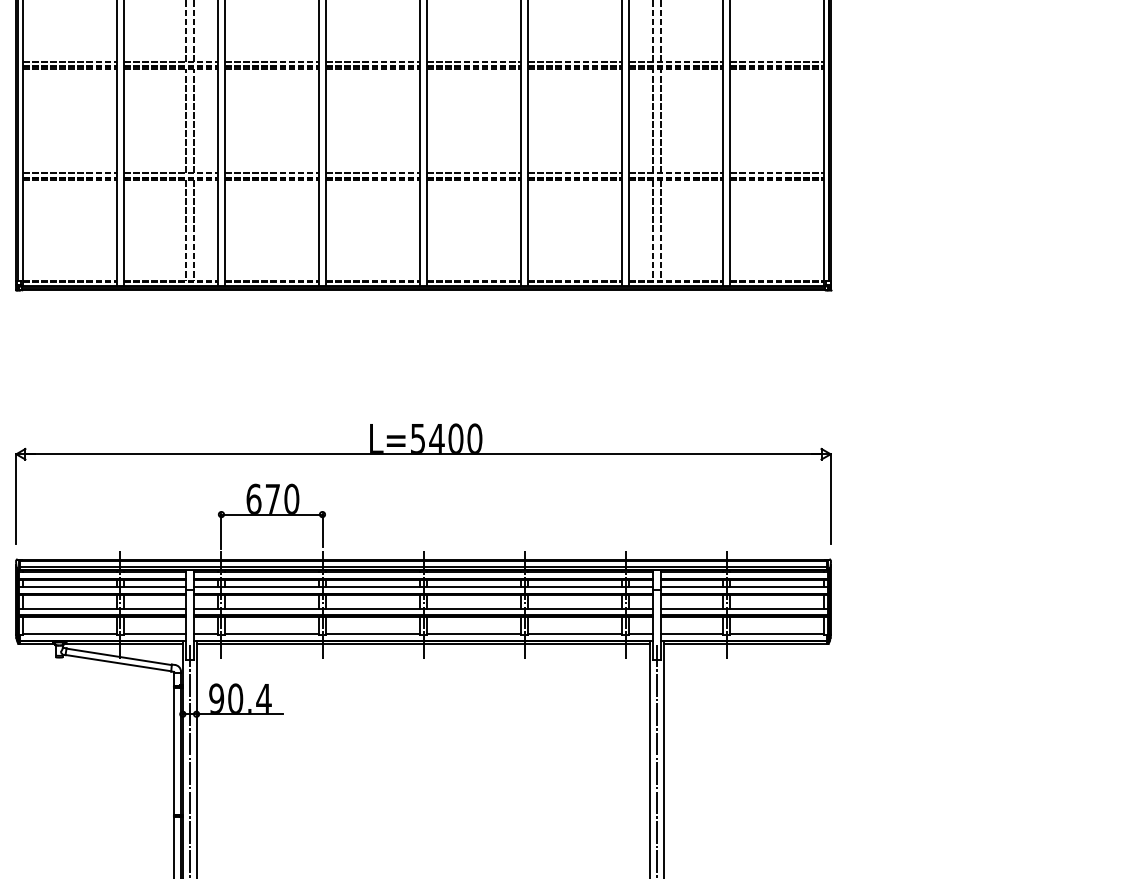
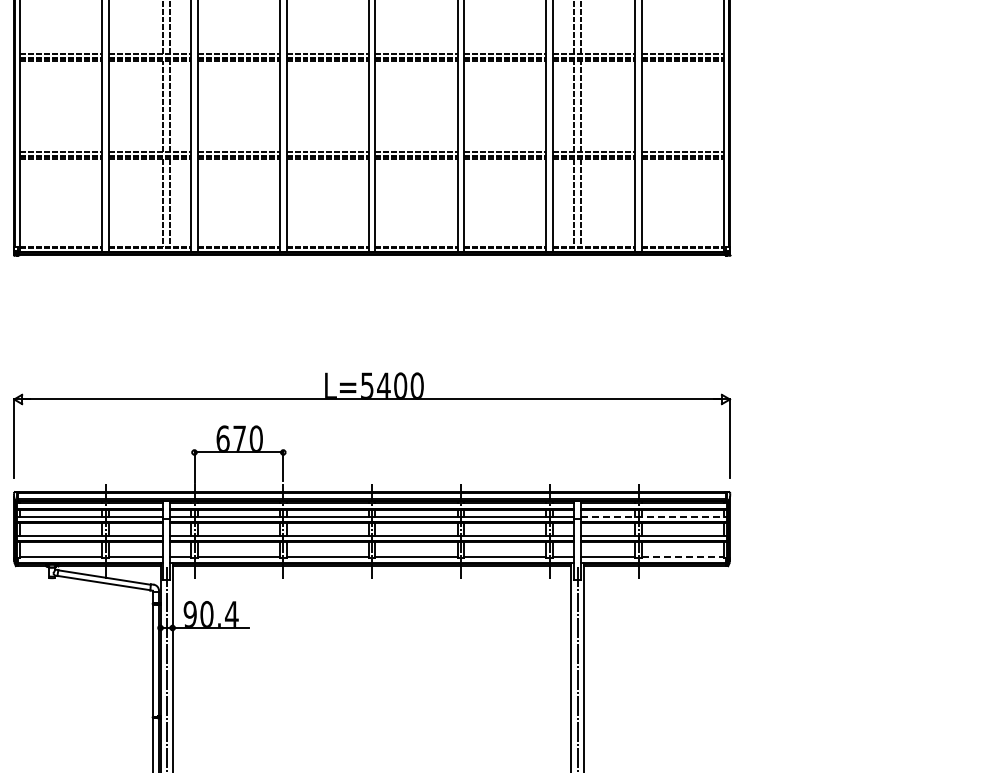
line: (744, 587) -> (654, 516), solid -> dashed
line: (777, 634) -> (683, 557), solid -> dashed

